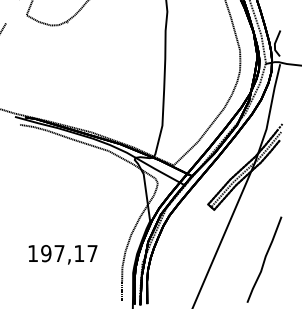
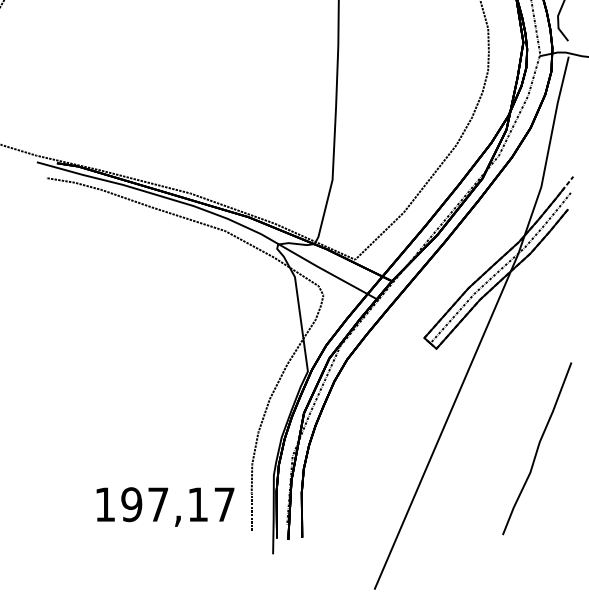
text: (62, 254) -> (164, 506), moved

